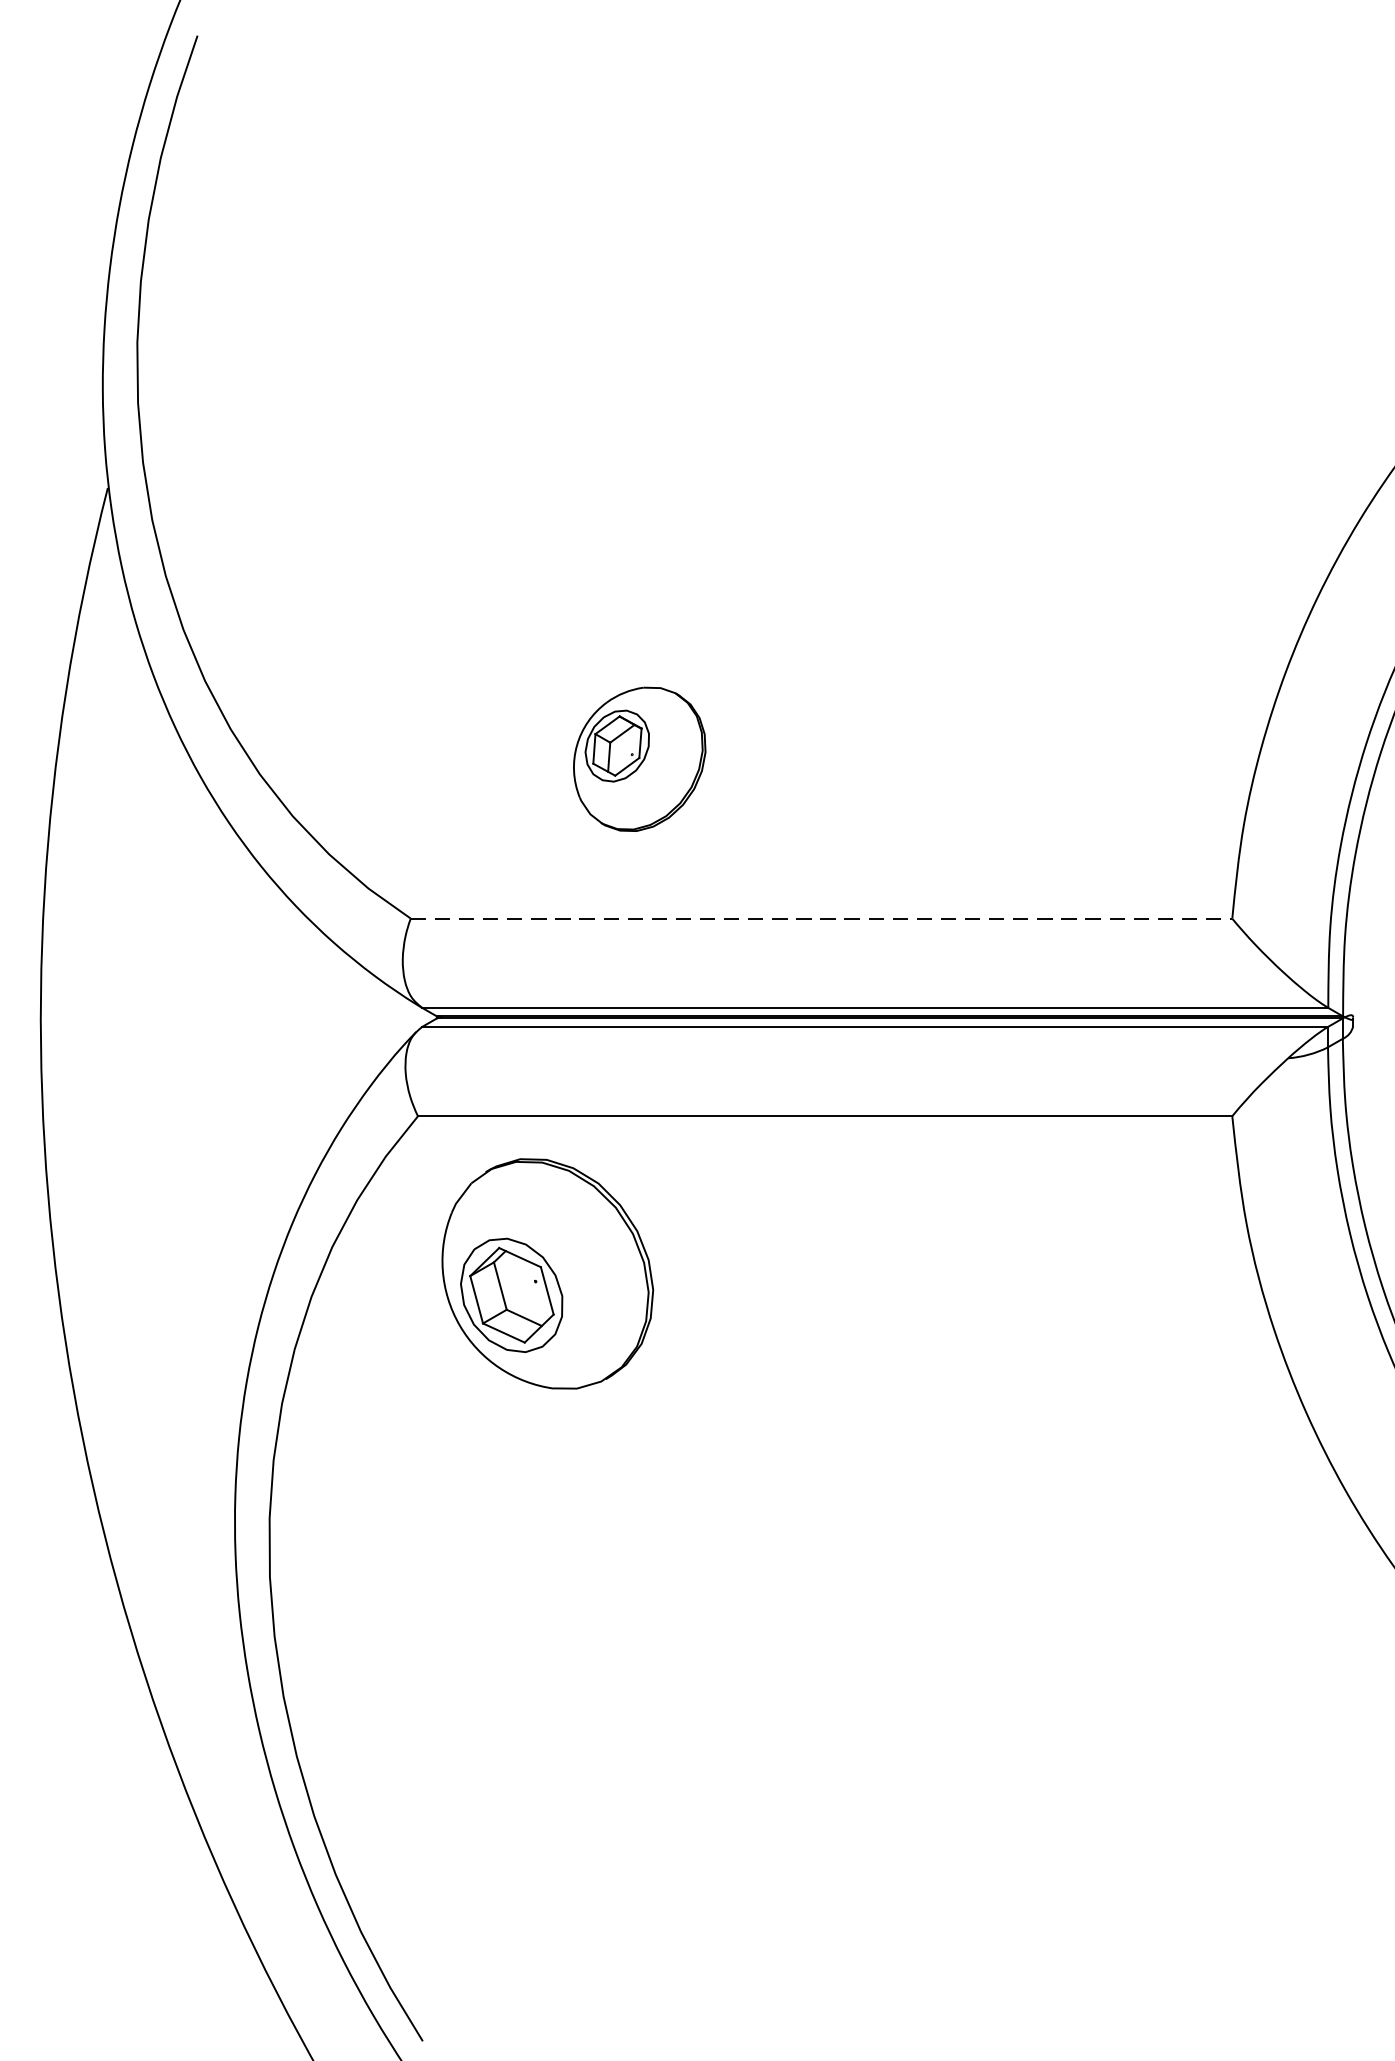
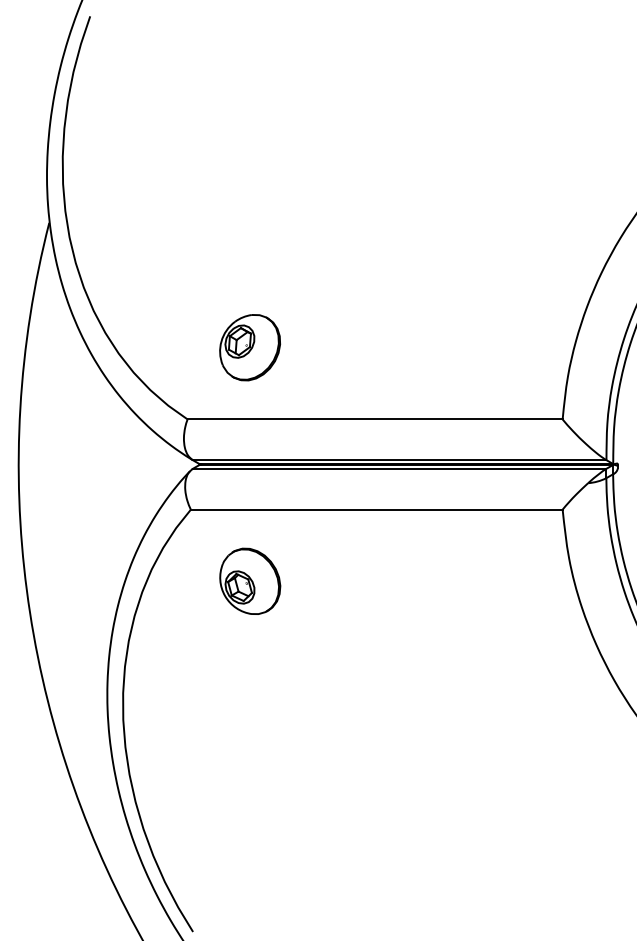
part: (640, 758) -> (250, 347), moved
line: (822, 918) -> (375, 419), dashed -> solid
part: (548, 1271) -> (250, 580), size x0.62

